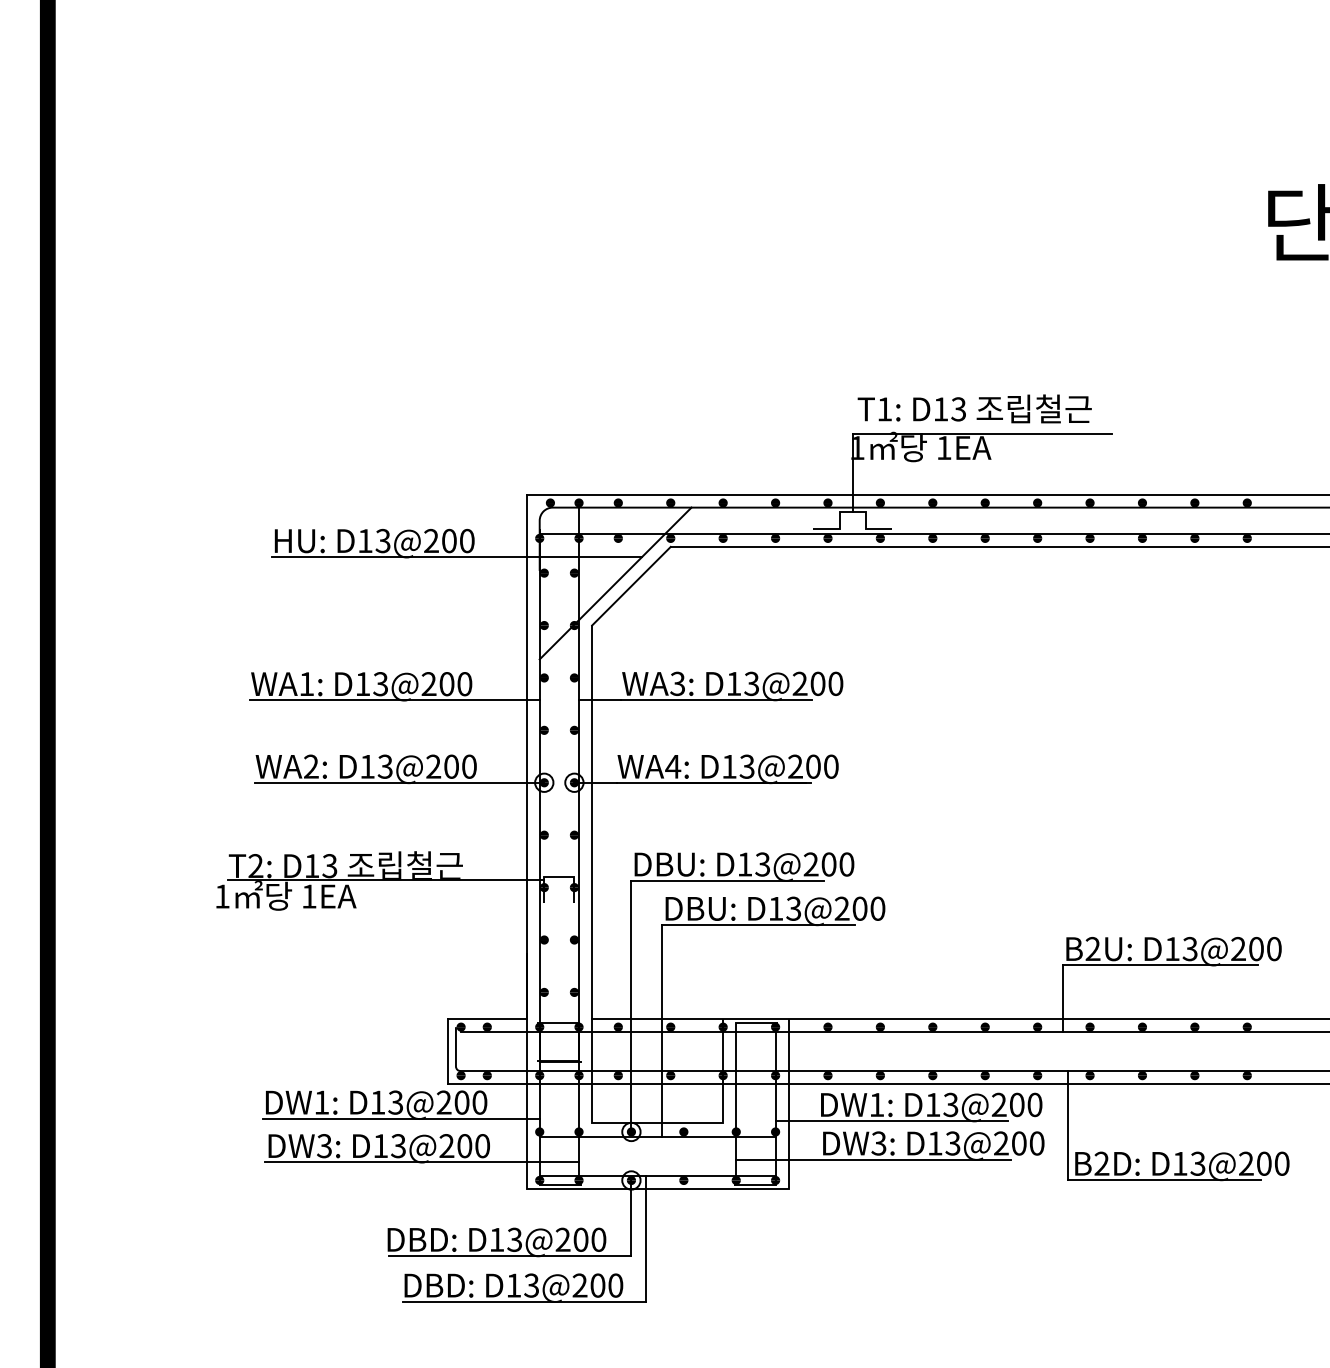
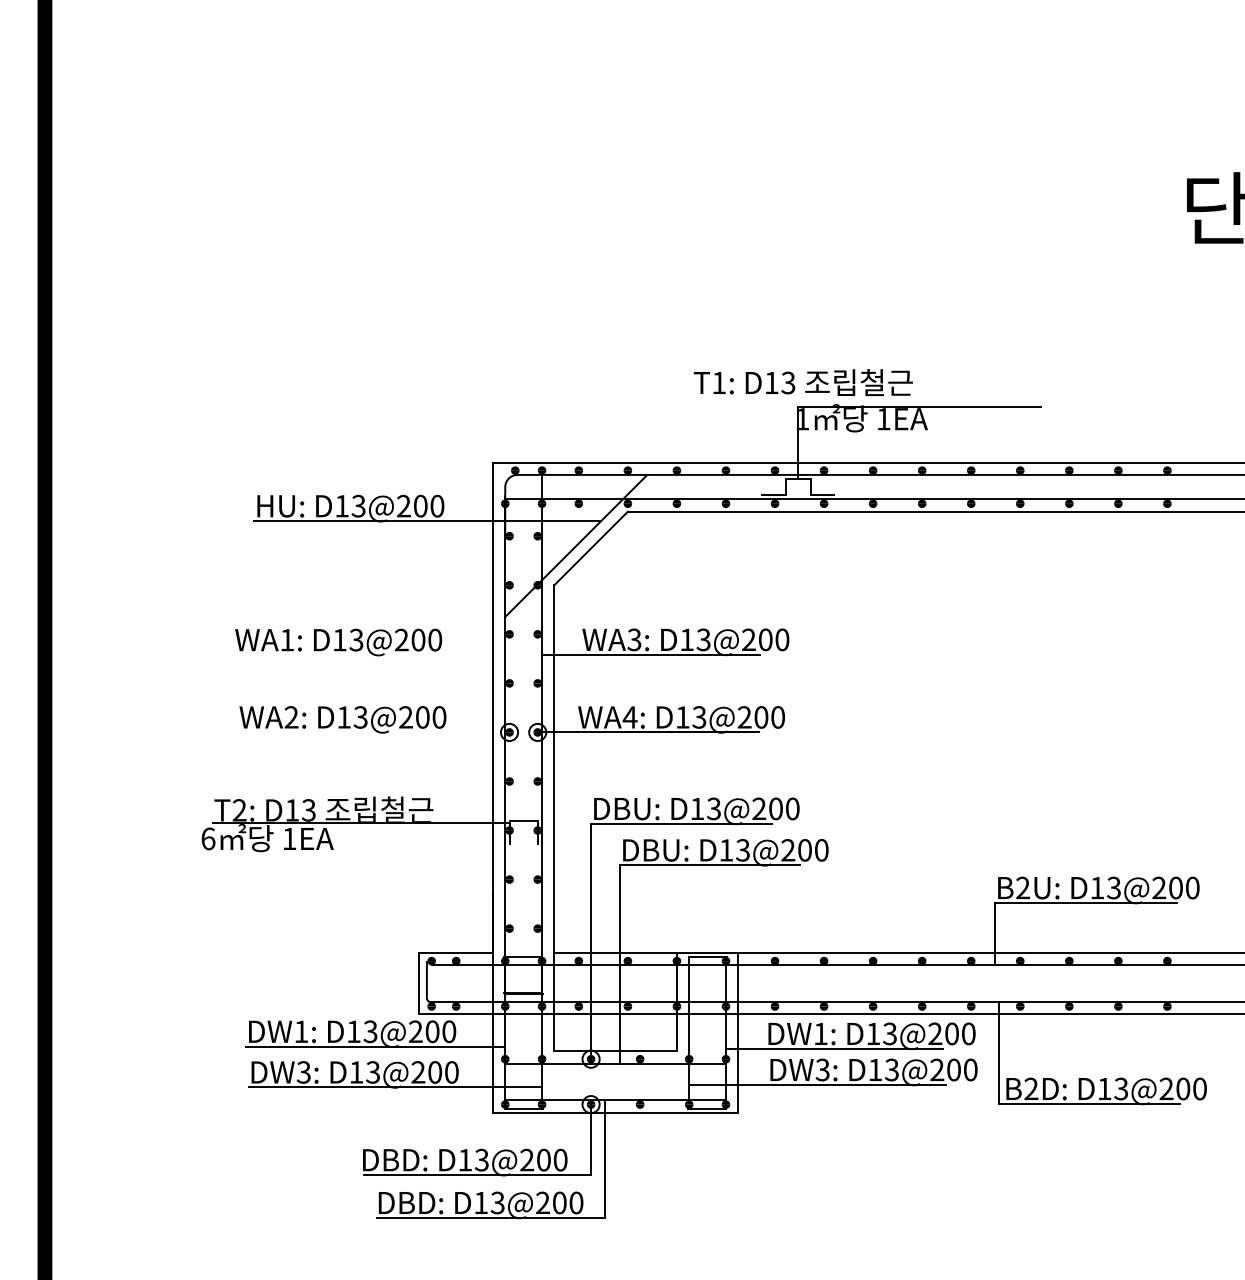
text: (973, 408) -> (802, 382), moved
line: (394, 700) -> (369, 655), removed
line: (398, 782) -> (373, 732), removed
text: (222, 896) -> (208, 838), 1 -> 6

